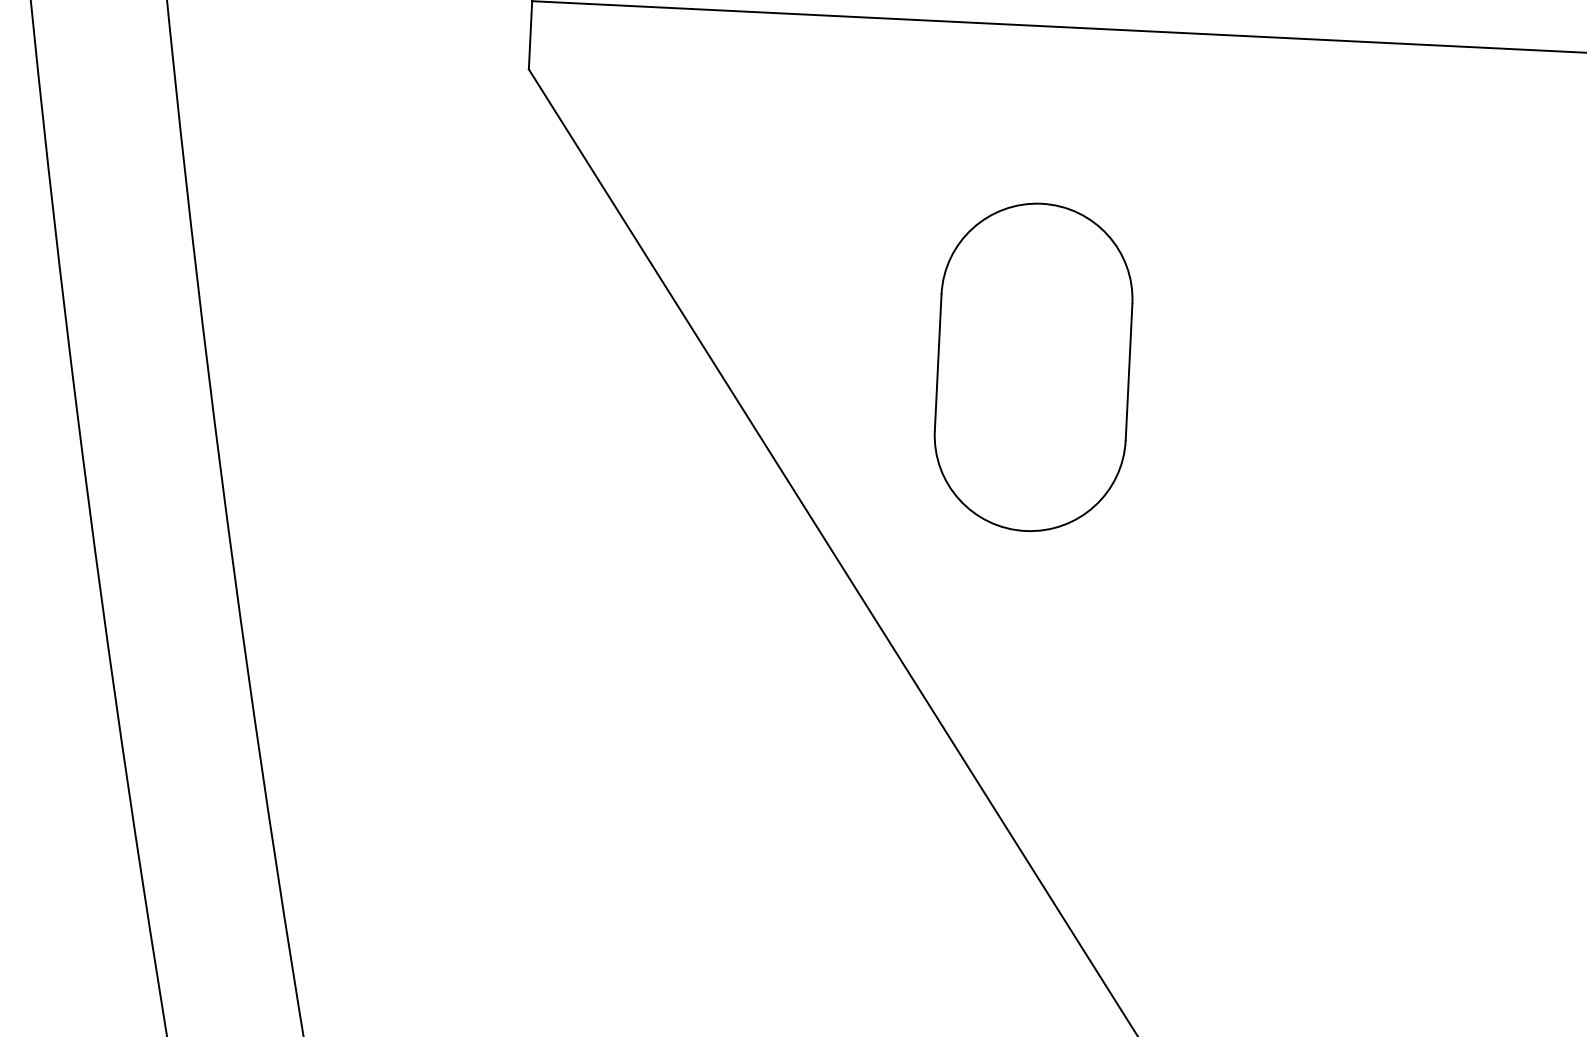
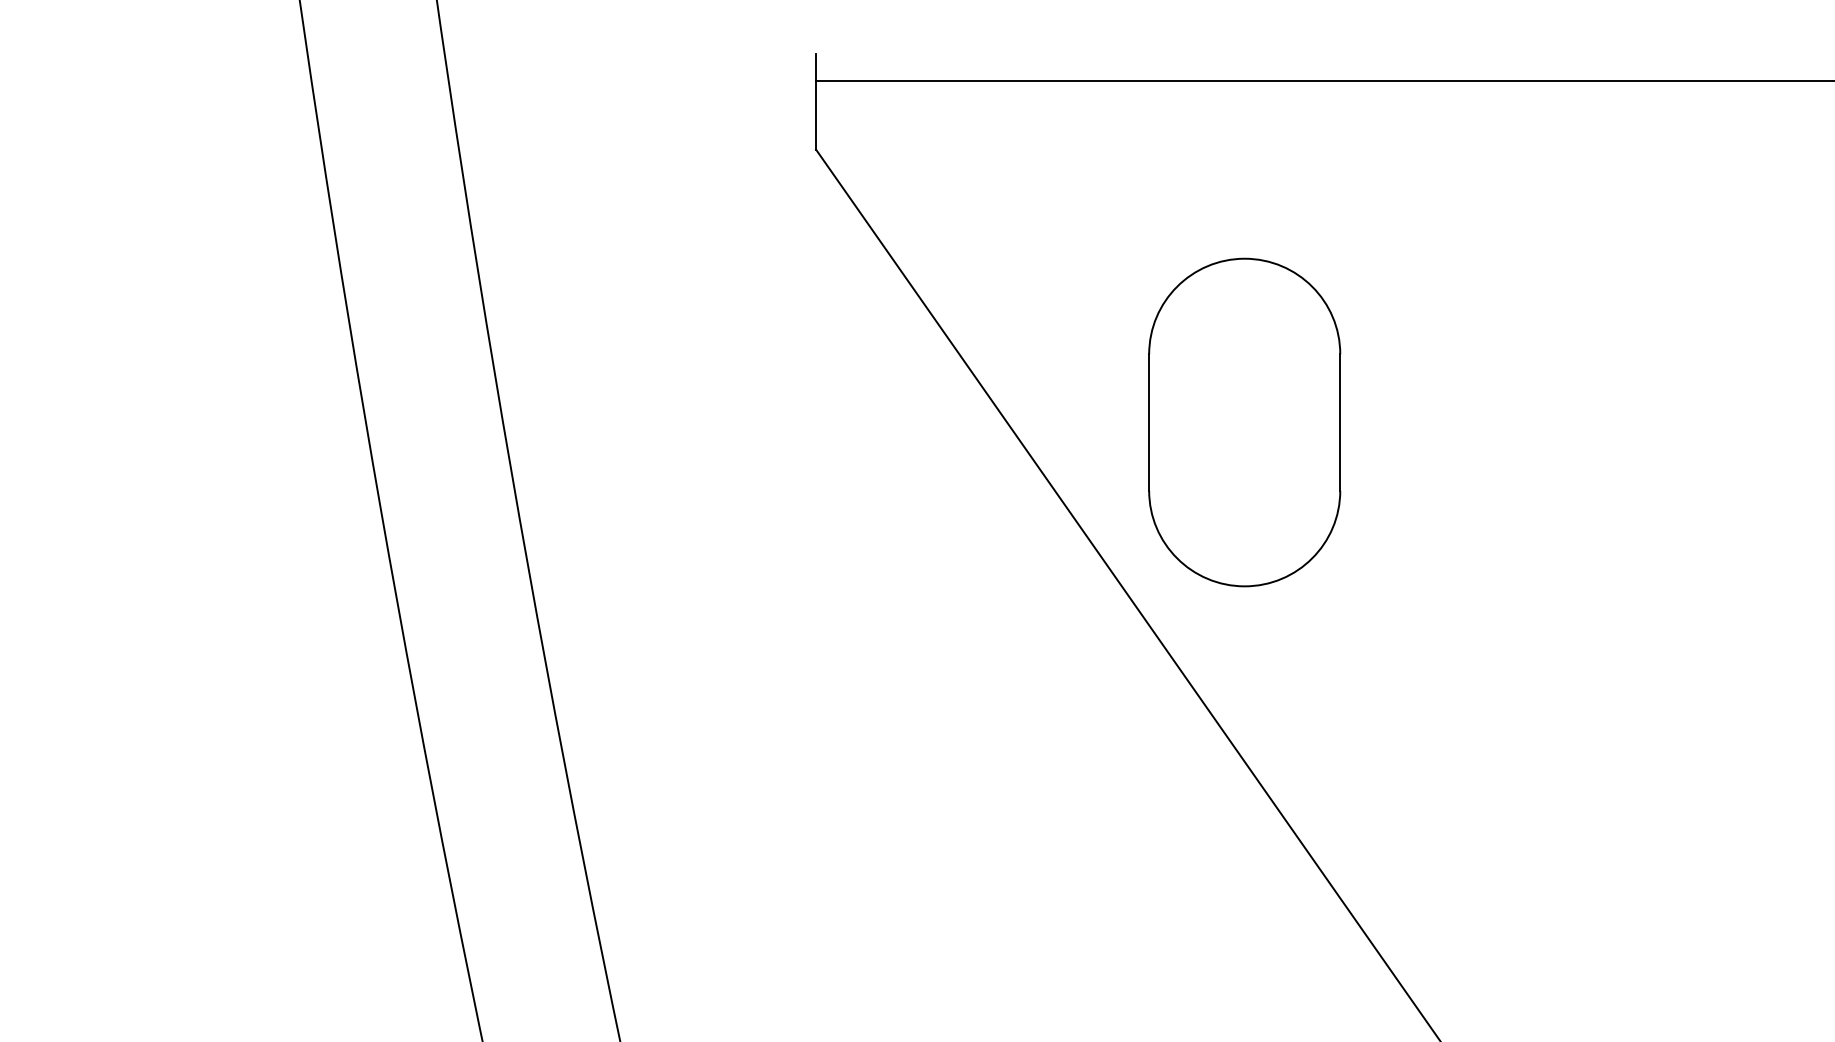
part: (1033, 367) -> (1244, 422), moved

